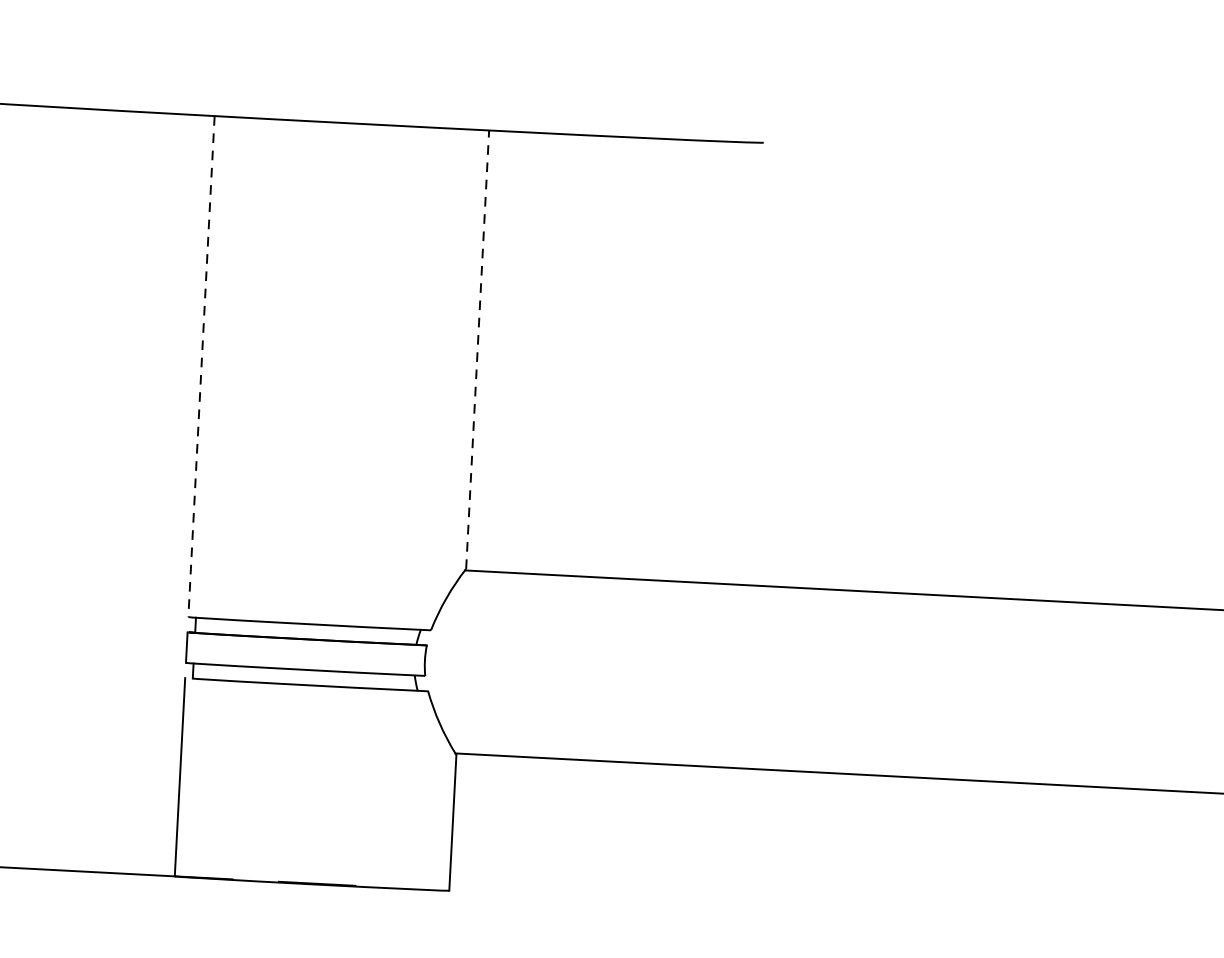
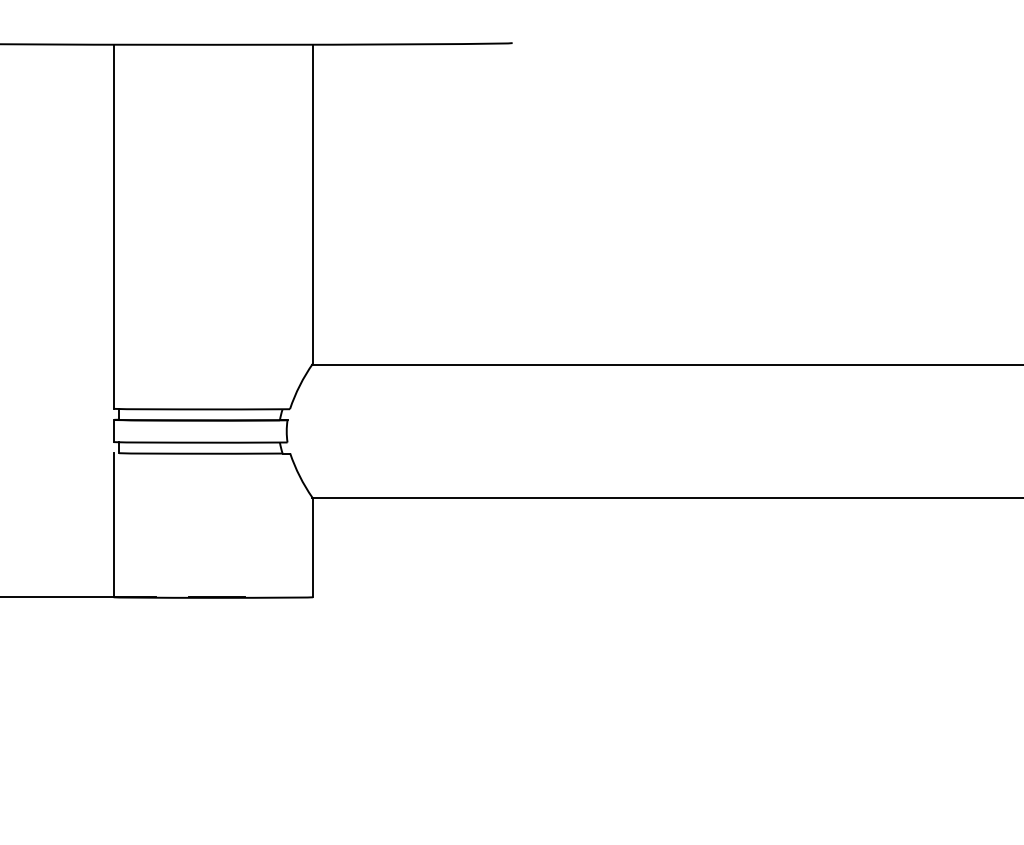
line: (478, 348) -> (313, 203), dashed -> solid
line: (201, 367) -> (113, 227), dashed -> solid

